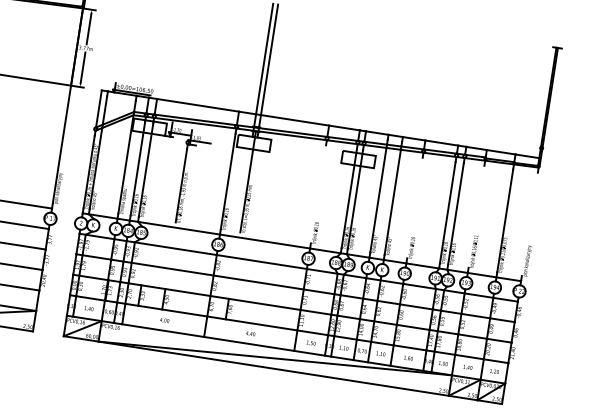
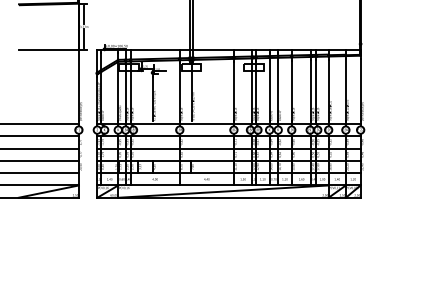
line: (318, 192) -> (233, 90), added
line: (414, 207) -> (291, 90), added
line: (476, 215) -> (328, 89), added
line: (529, 223) -> (360, 89), added

